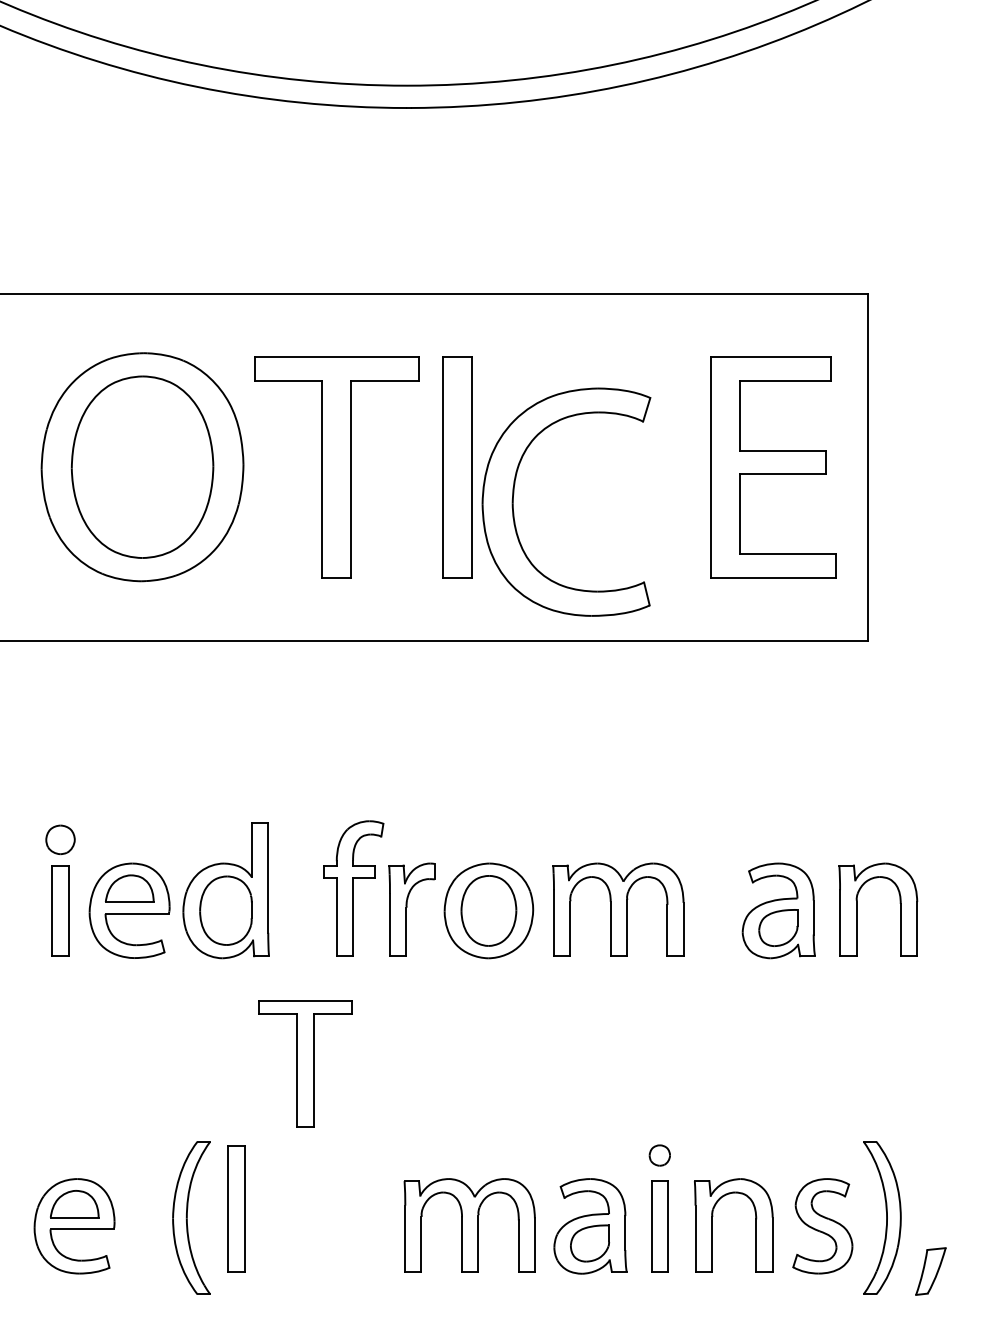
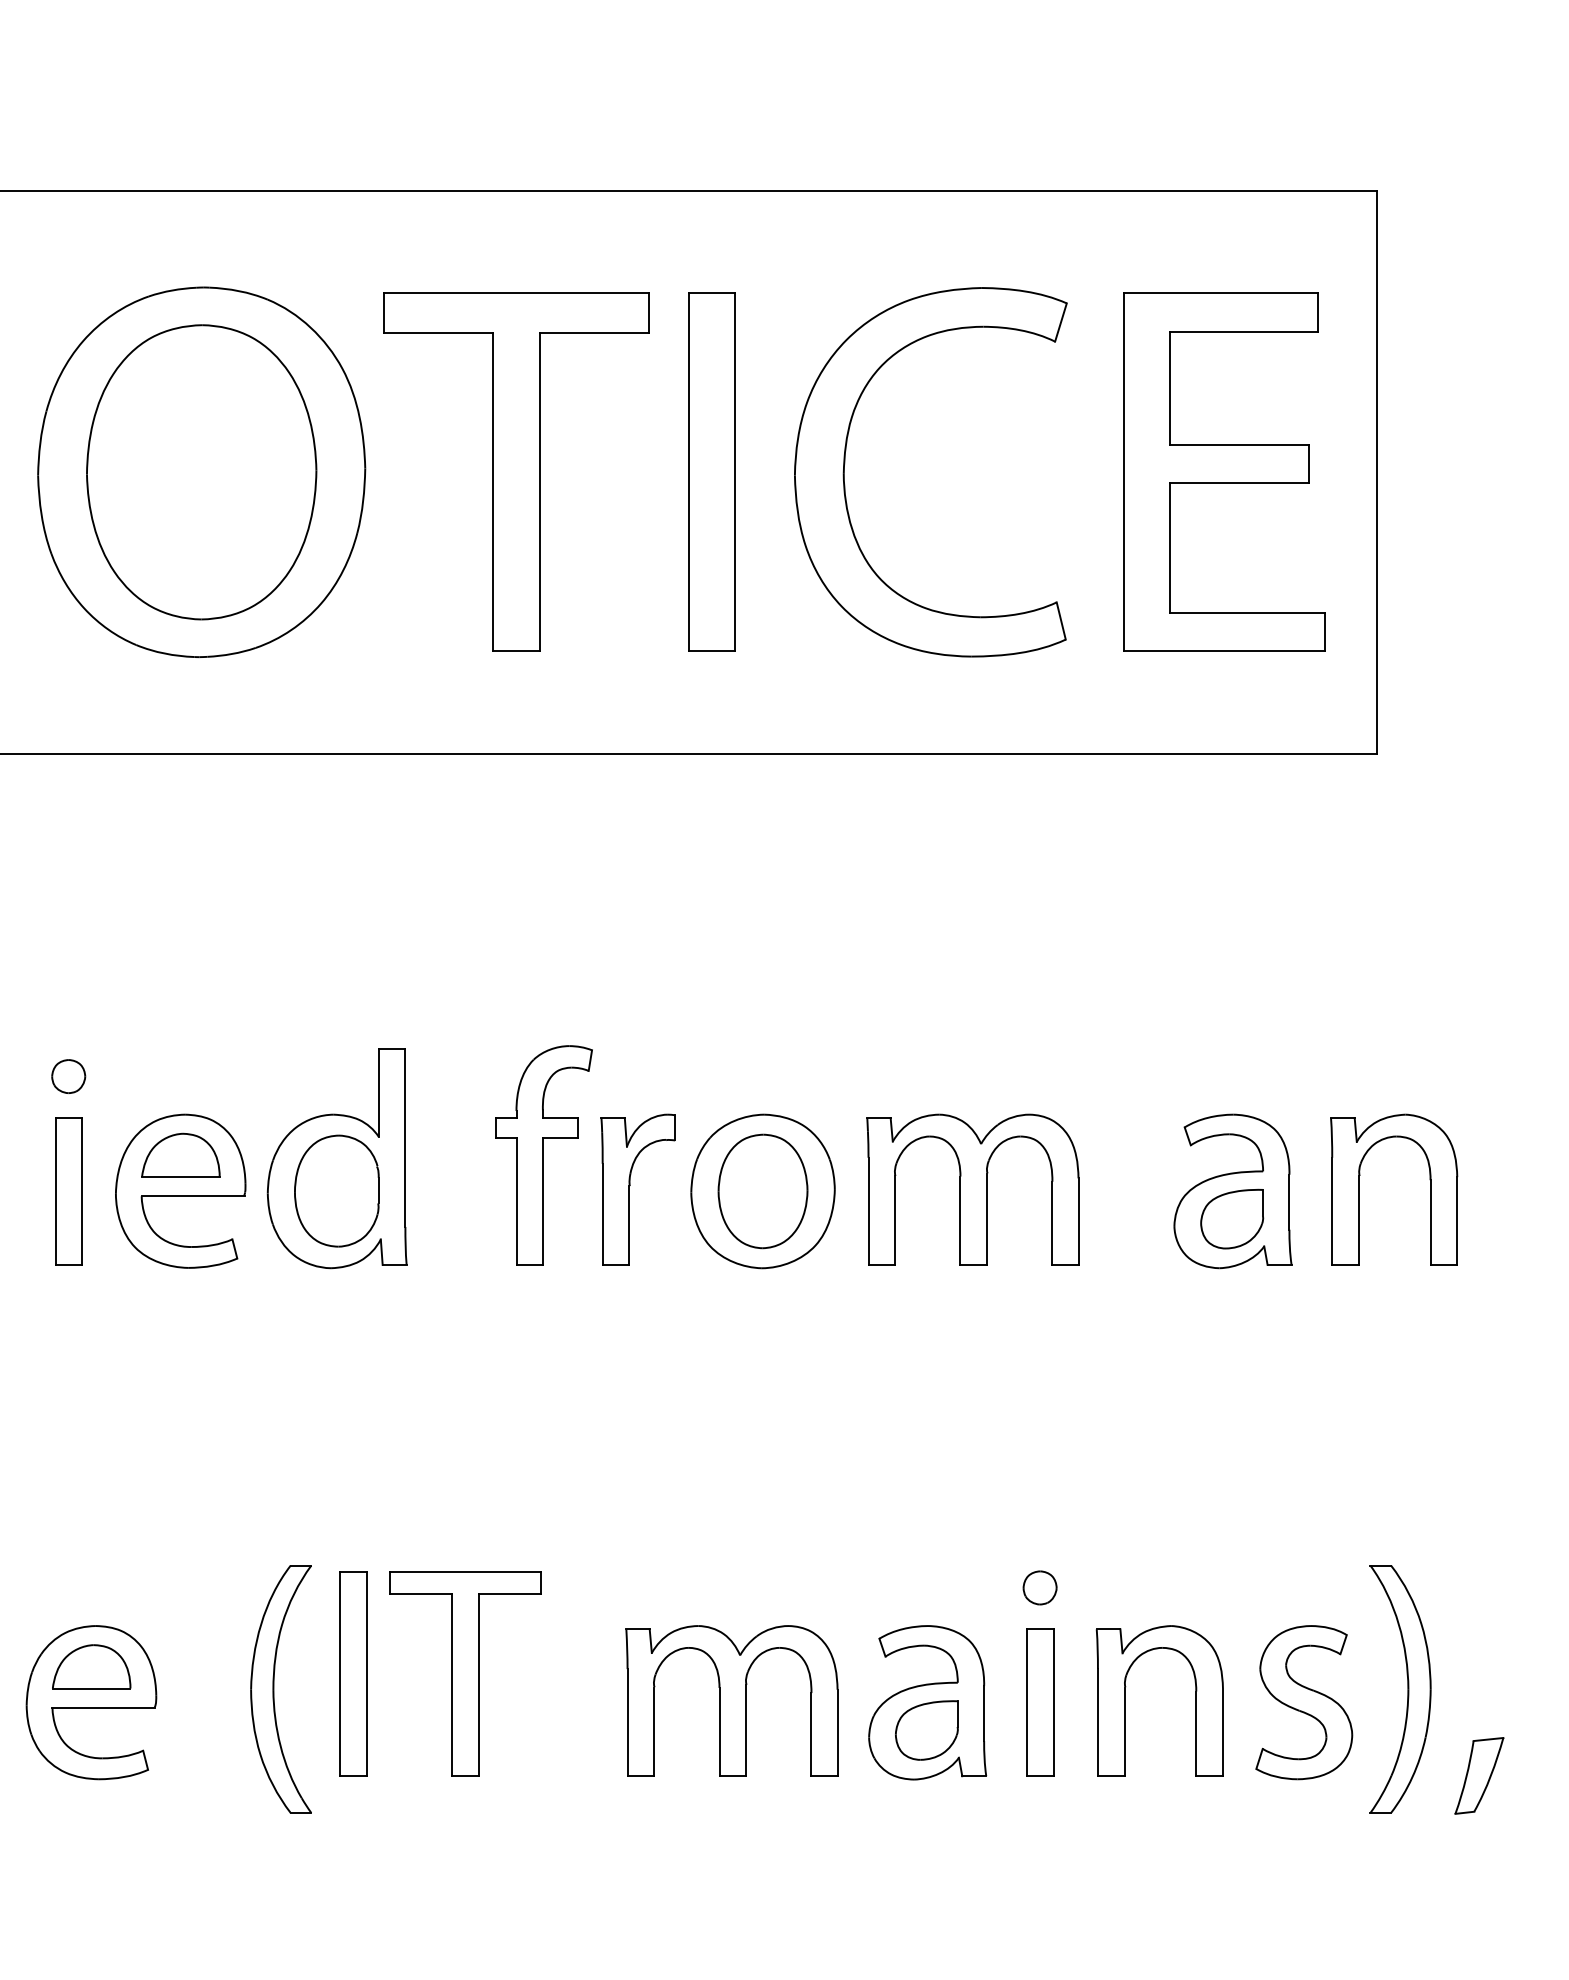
part: (514, 494) -> (846, 459), moved
part: (60, 840) -> (68, 1077), size x0.71
part: (305, 1063) -> (465, 1673), moved

